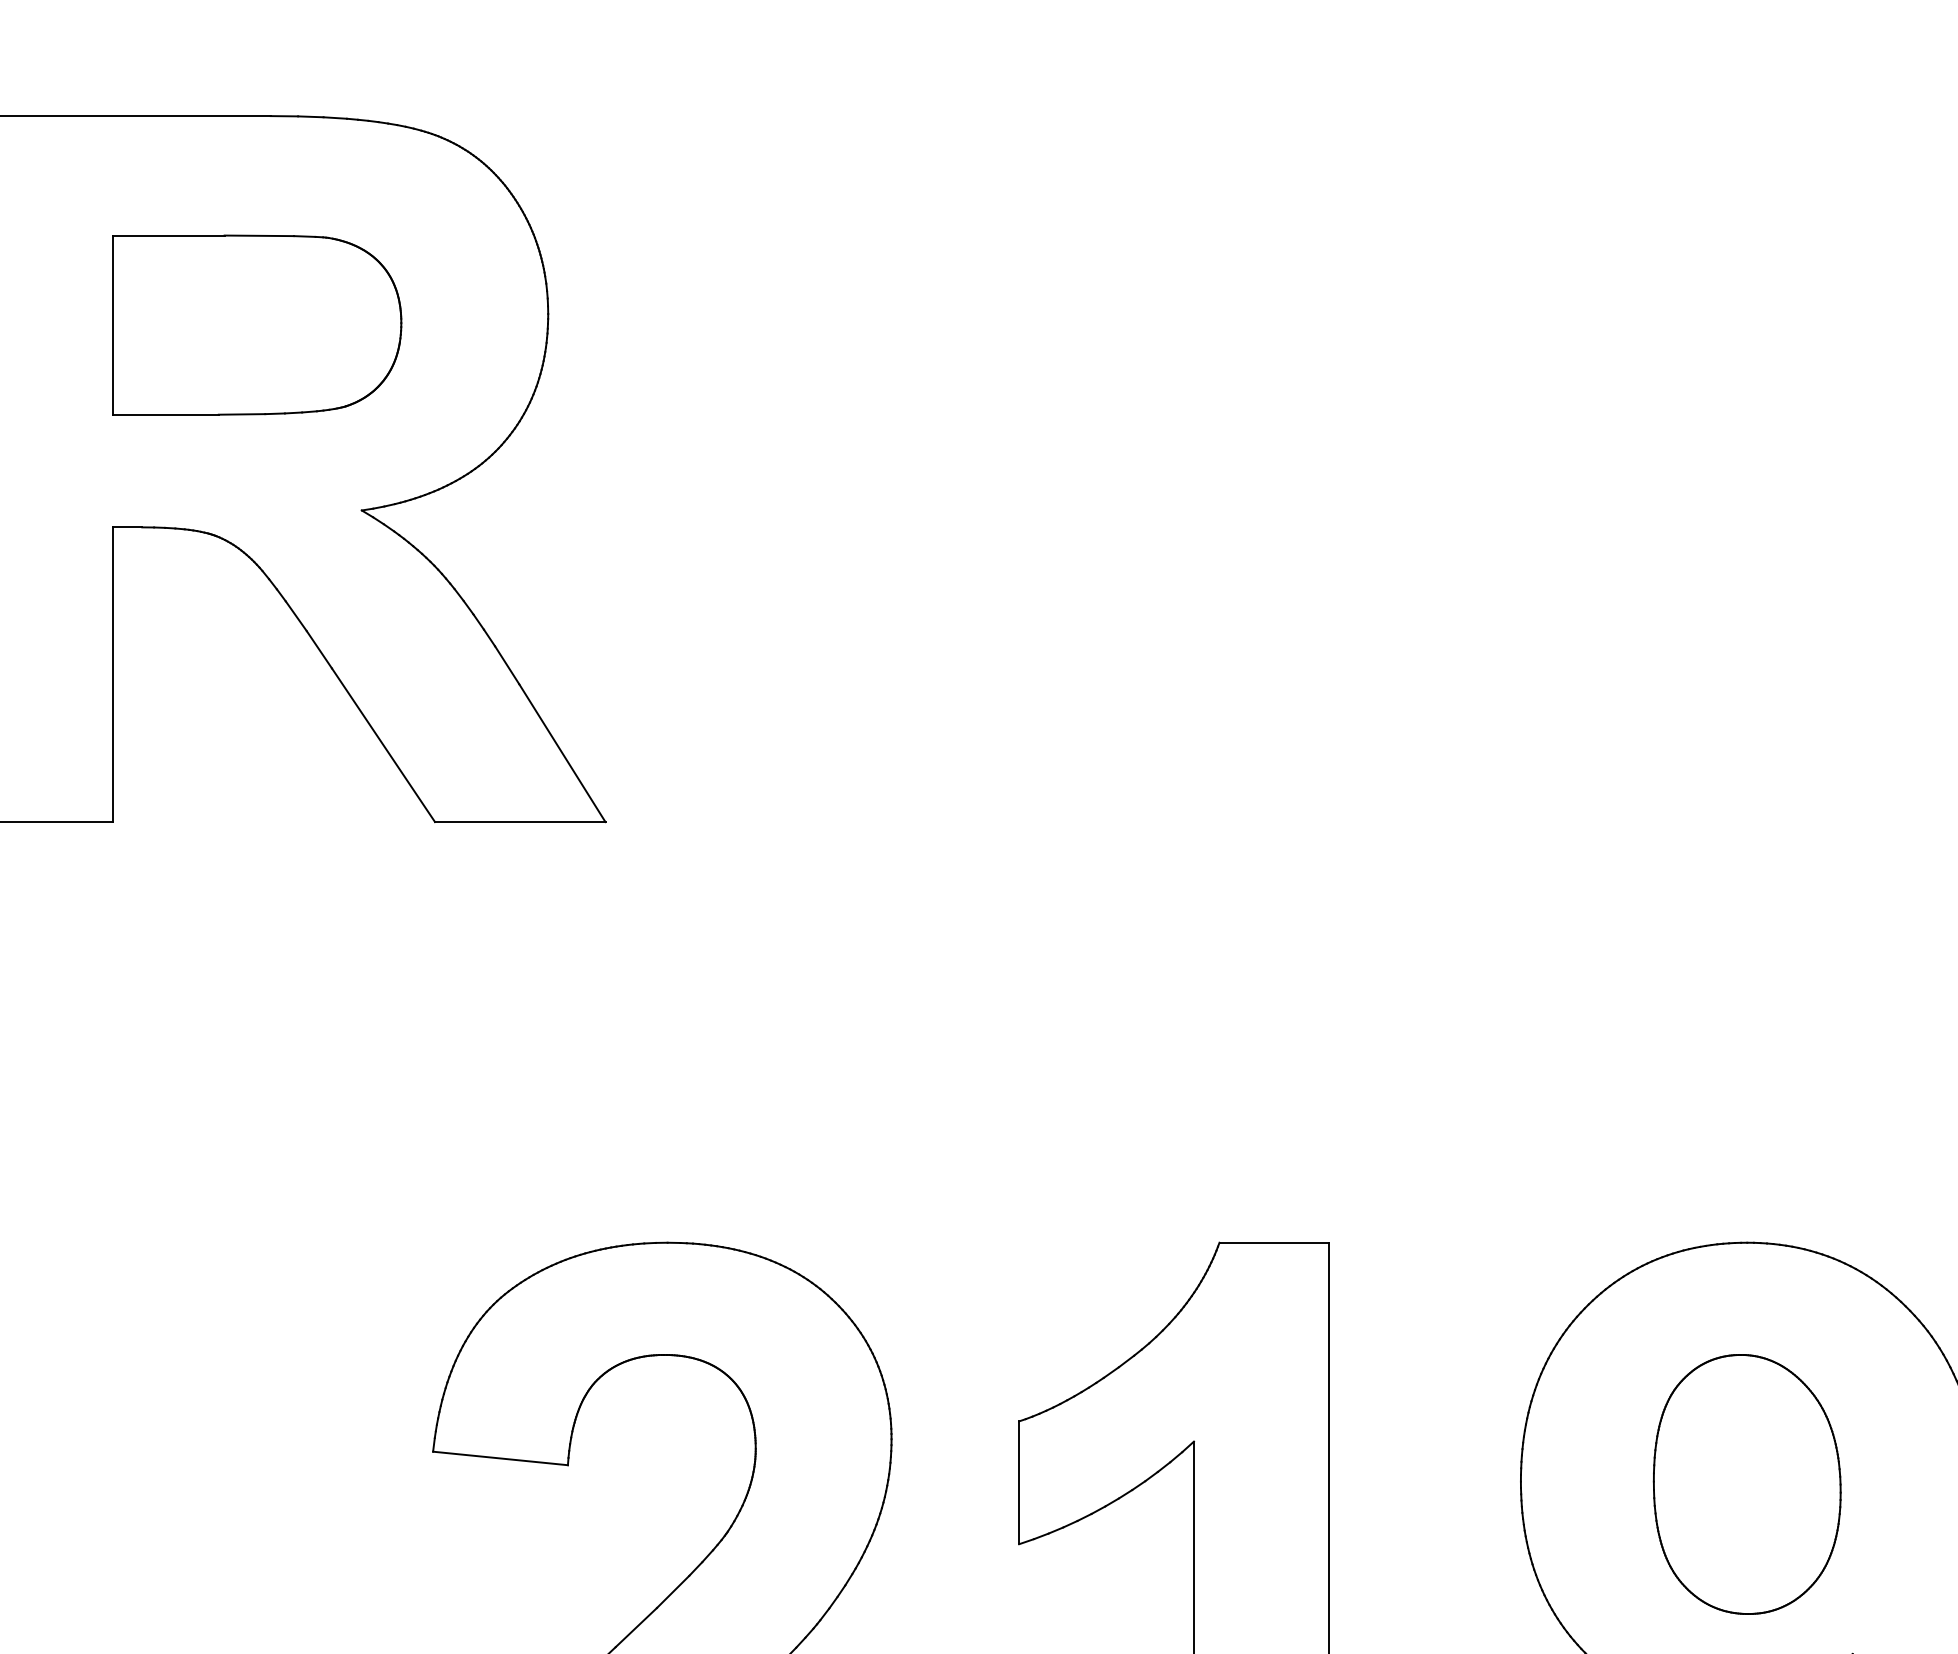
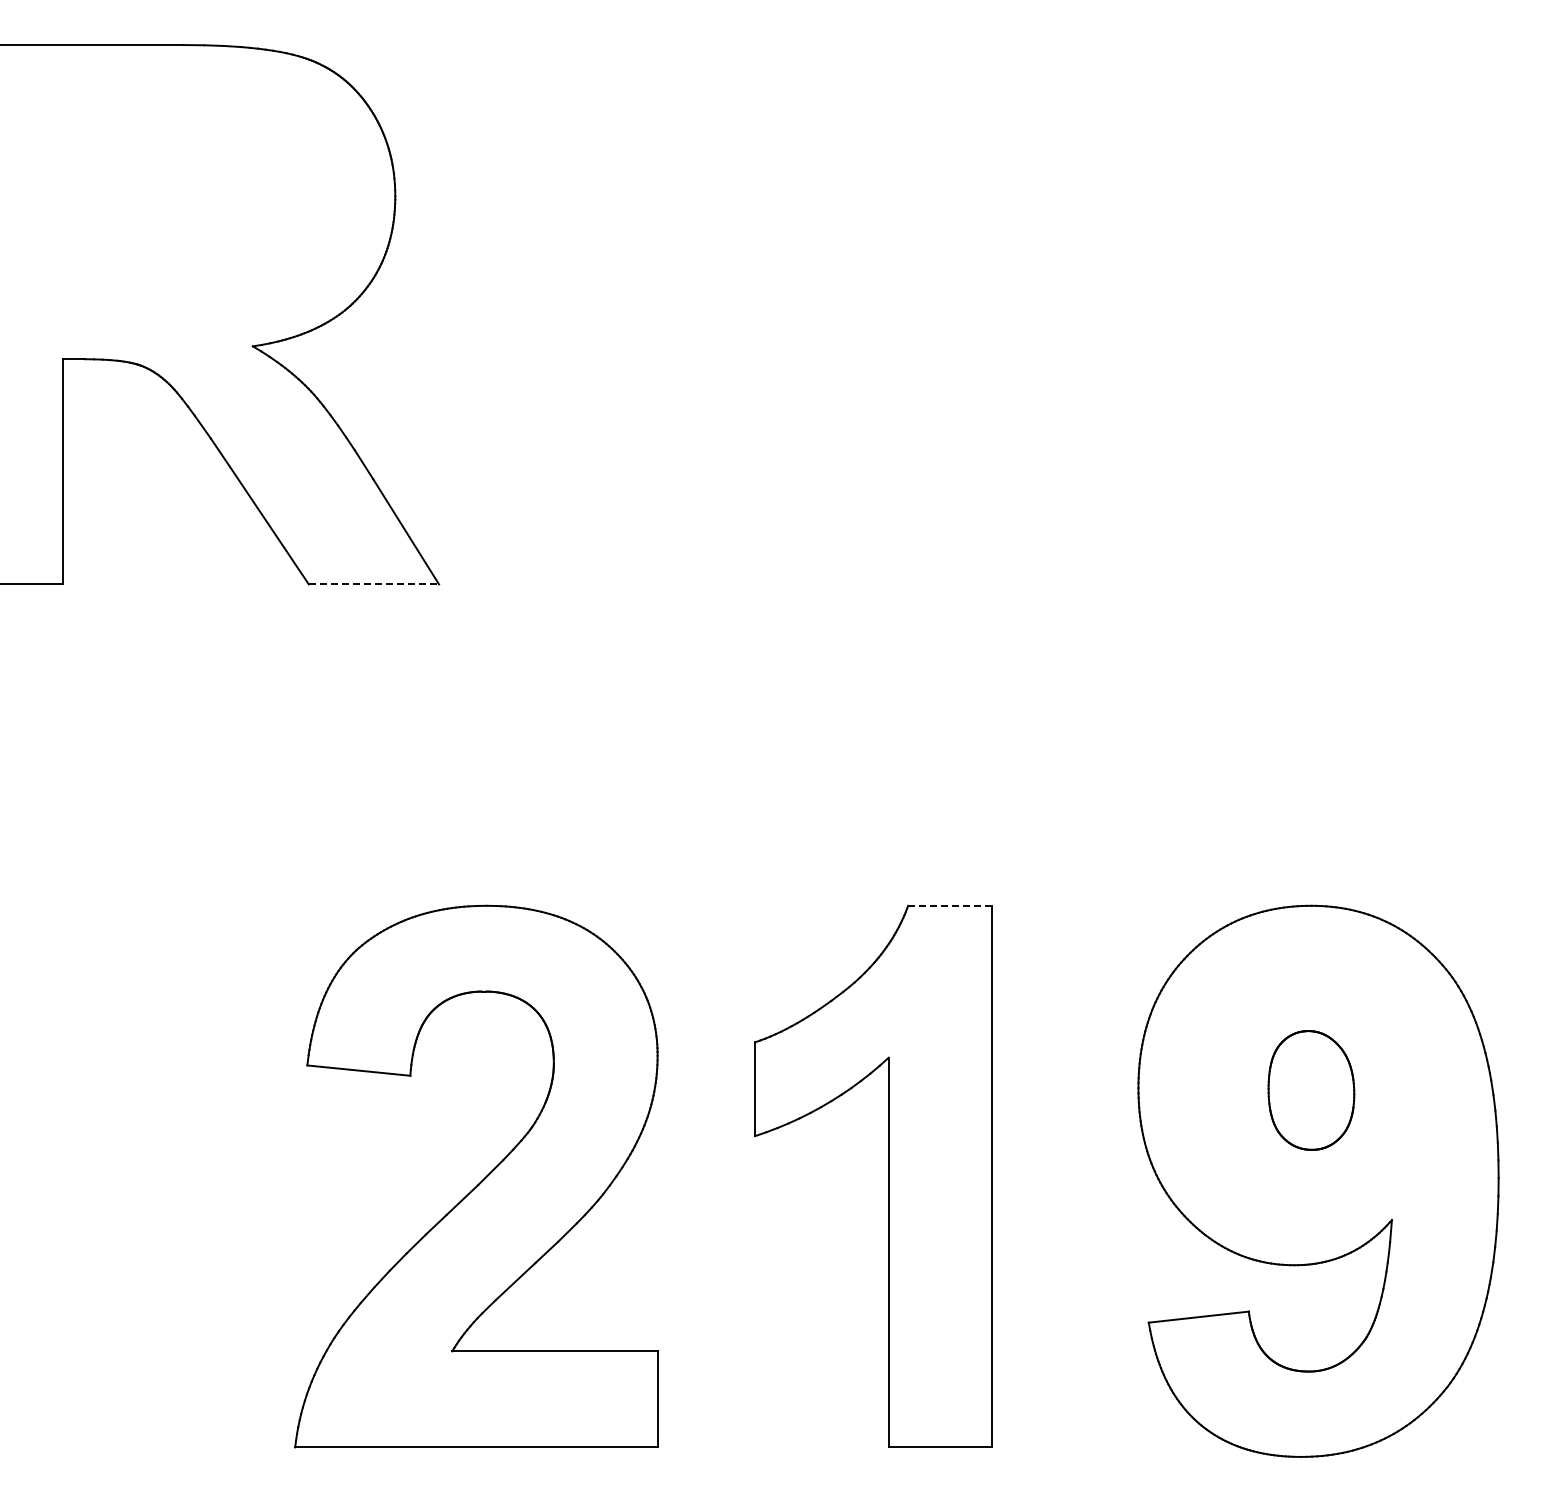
part: (256, 324) -> (172, 204), removed
line: (520, 822) -> (374, 584), solid -> dashed
line: (1274, 1242) -> (950, 905), solid -> dashed
part: (1747, 1484) -> (1311, 1090), size x0.6

